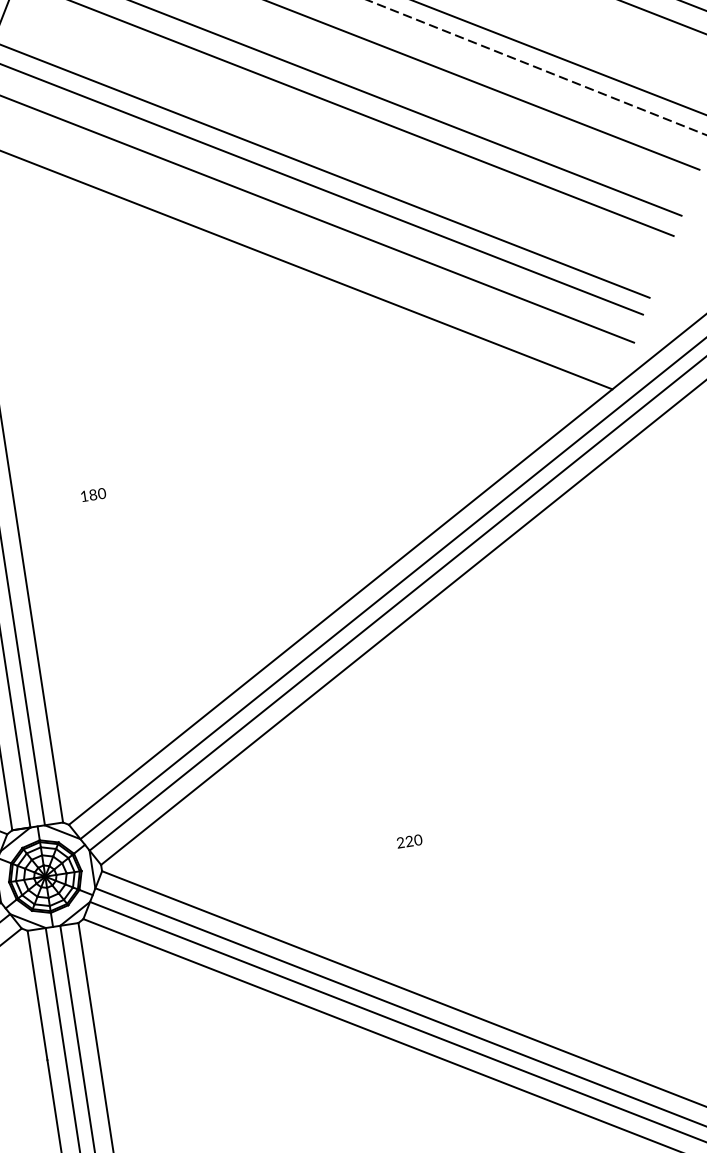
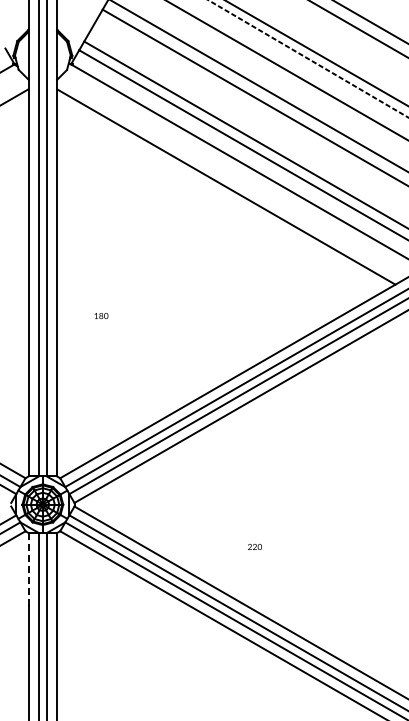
text: (93, 495) -> (101, 316), moved
text: (408, 840) -> (254, 546), moved
line: (37, 993) -> (28, 568), solid -> dashed

